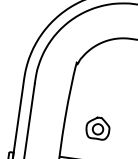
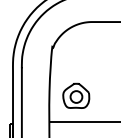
part: (98, 128) -> (76, 95), size x1.43

